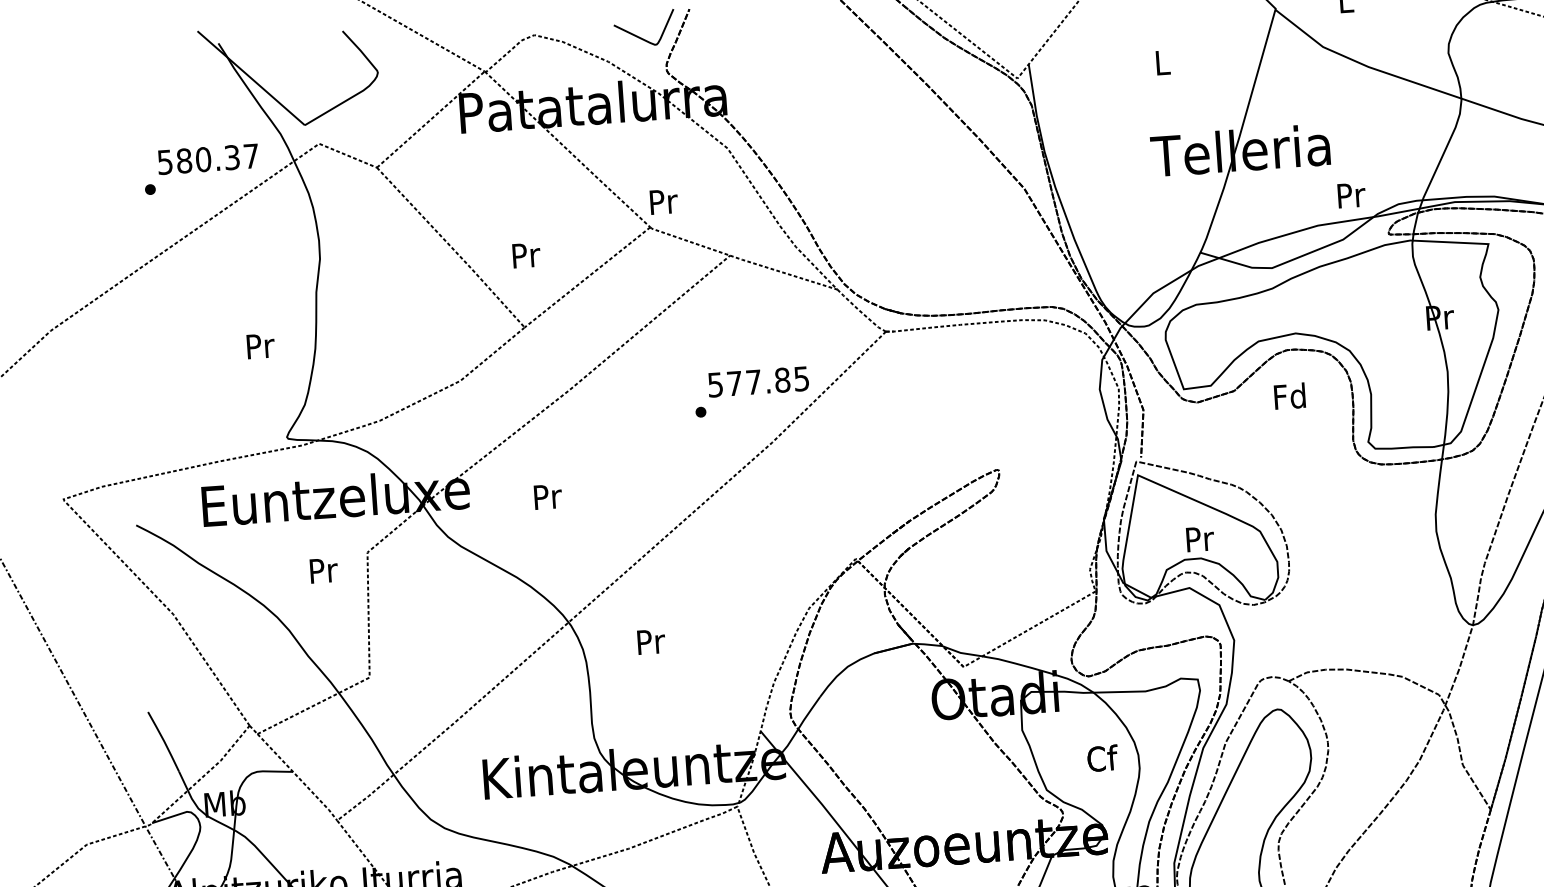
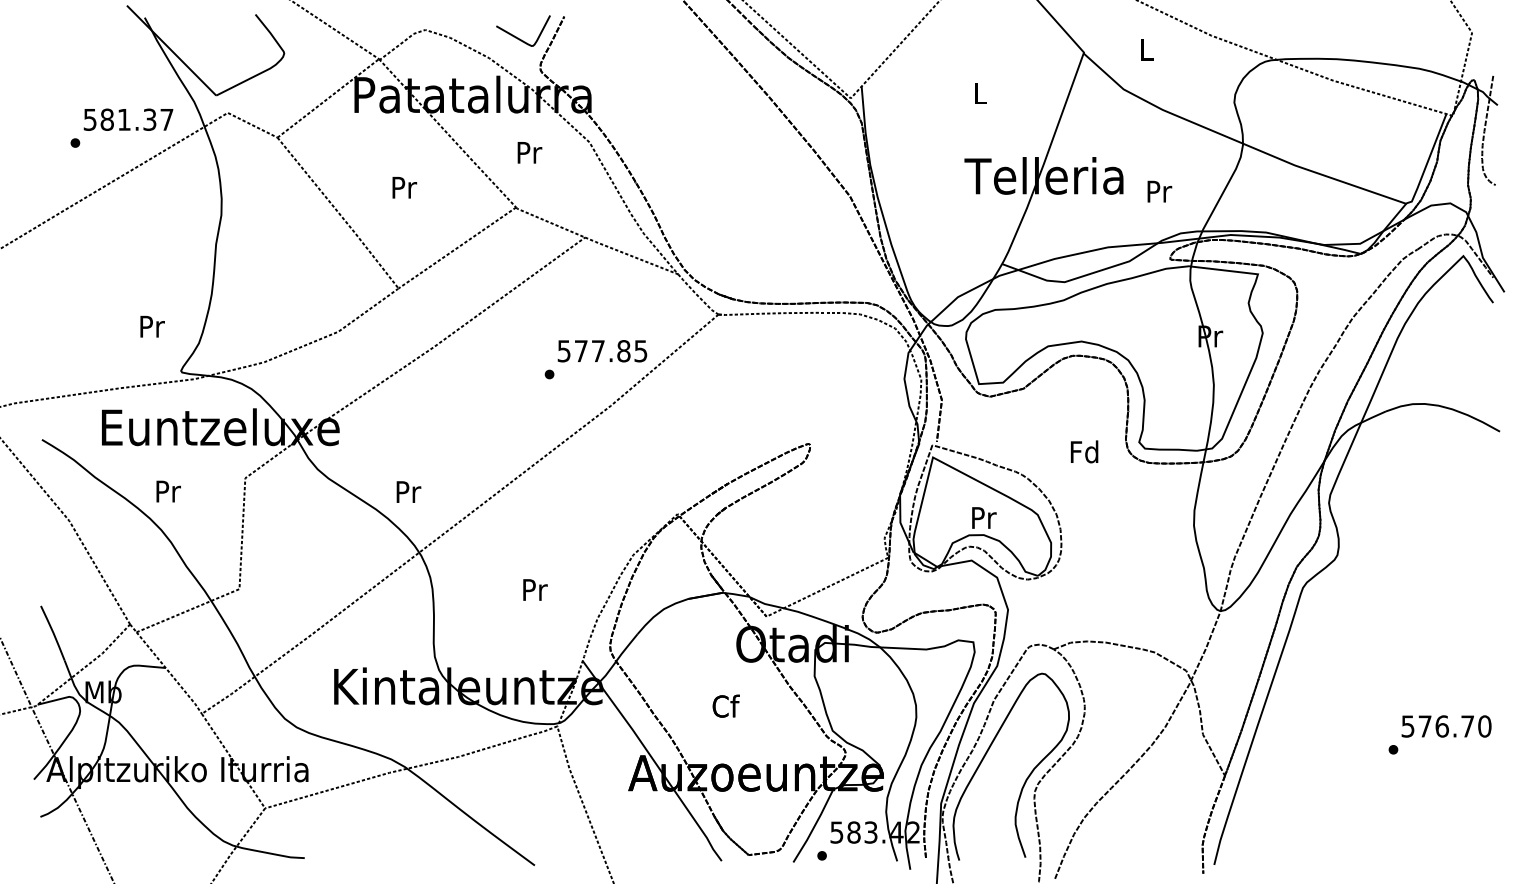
text: (203, 159) -> (124, 119), 580.37 -> 581.37
text: (1351, 195) -> (1159, 191), moved
text: (663, 201) -> (529, 152), moved
text: (526, 255) -> (404, 187), moved
text: (260, 345) -> (152, 326), moved
text: (1289, 395) -> (1084, 451), moved
text: (547, 496) -> (408, 491), moved
text: (323, 570) -> (168, 491), moved
text: (651, 641) -> (535, 589), moved
text: (1101, 757) -> (725, 705), moved

